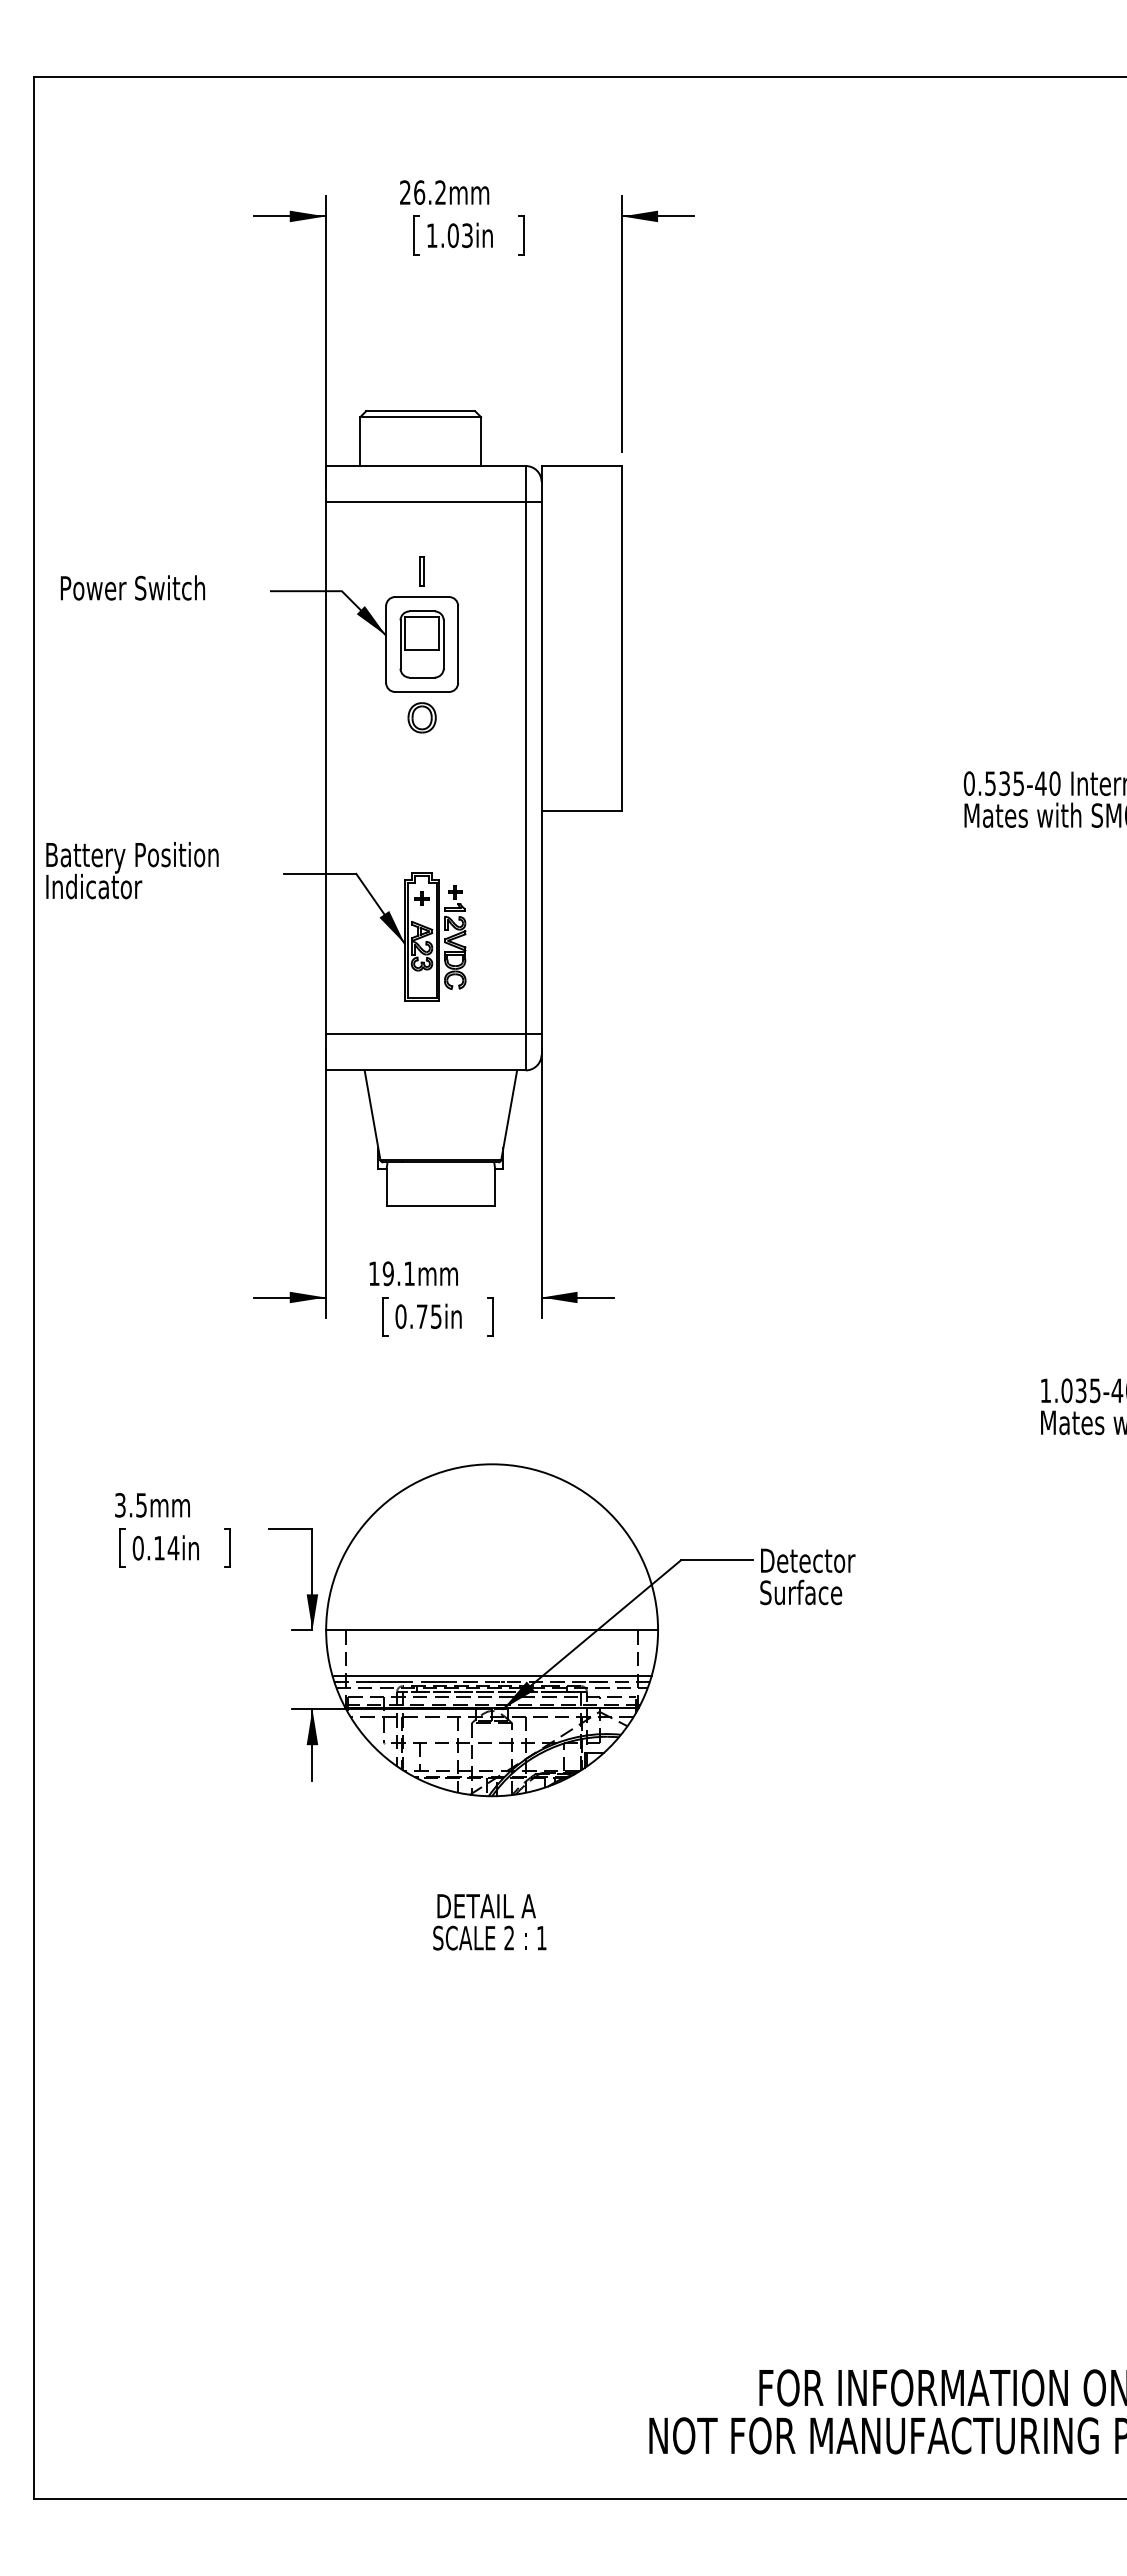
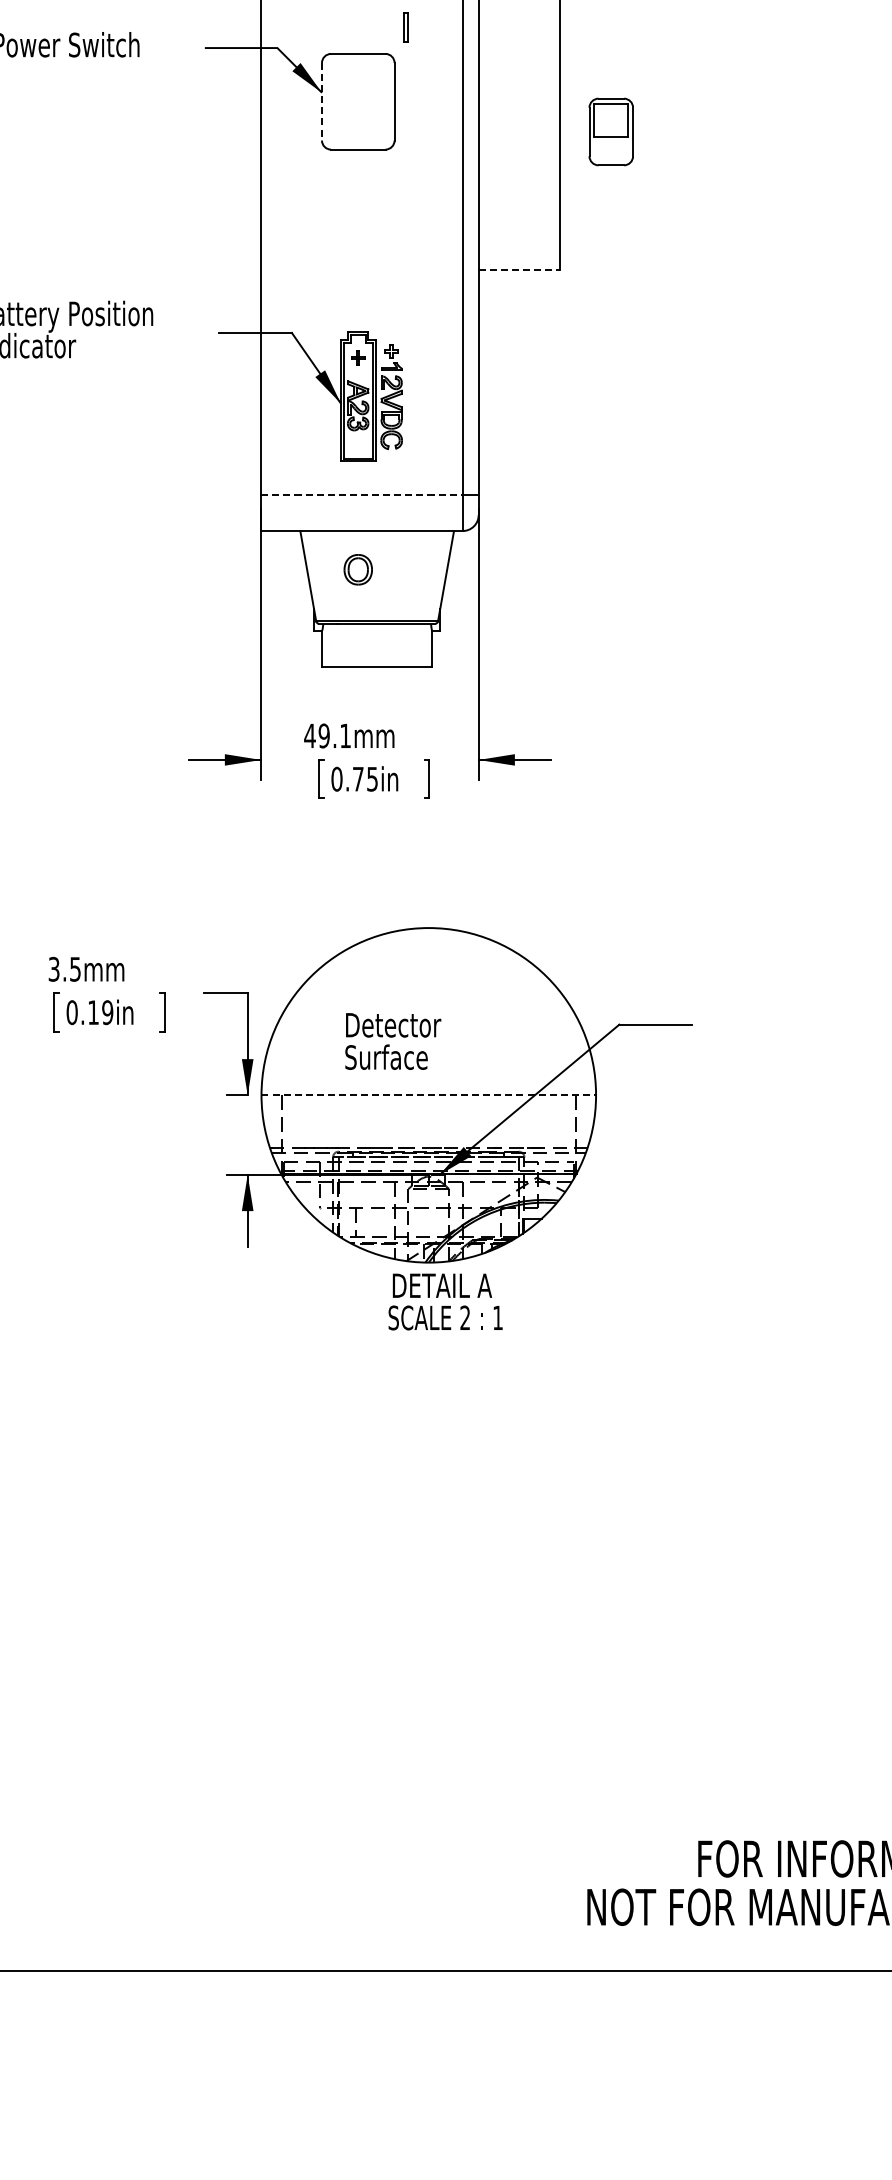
part: (421, 571) -> (404, 28), moved
part: (421, 644) -> (610, 132), moved
line: (386, 645) -> (322, 102), solid -> dashed
part: (421, 717) -> (357, 569), moved
line: (582, 811) -> (519, 270), solid -> dashed
line: (425, 1034) -> (361, 494), solid -> dashed
text: (374, 1273) -> (310, 735), 19.1mm -> 49.1mm
text: (173, 1547) -> (107, 1011), 0.14in -> 0.19in
text: (807, 1576) -> (392, 1041), moved
line: (492, 1630) -> (429, 1095), solid -> dashed
line: (491, 1676) -> (428, 1141), removed
text: (489, 1922) -> (445, 1302), moved

